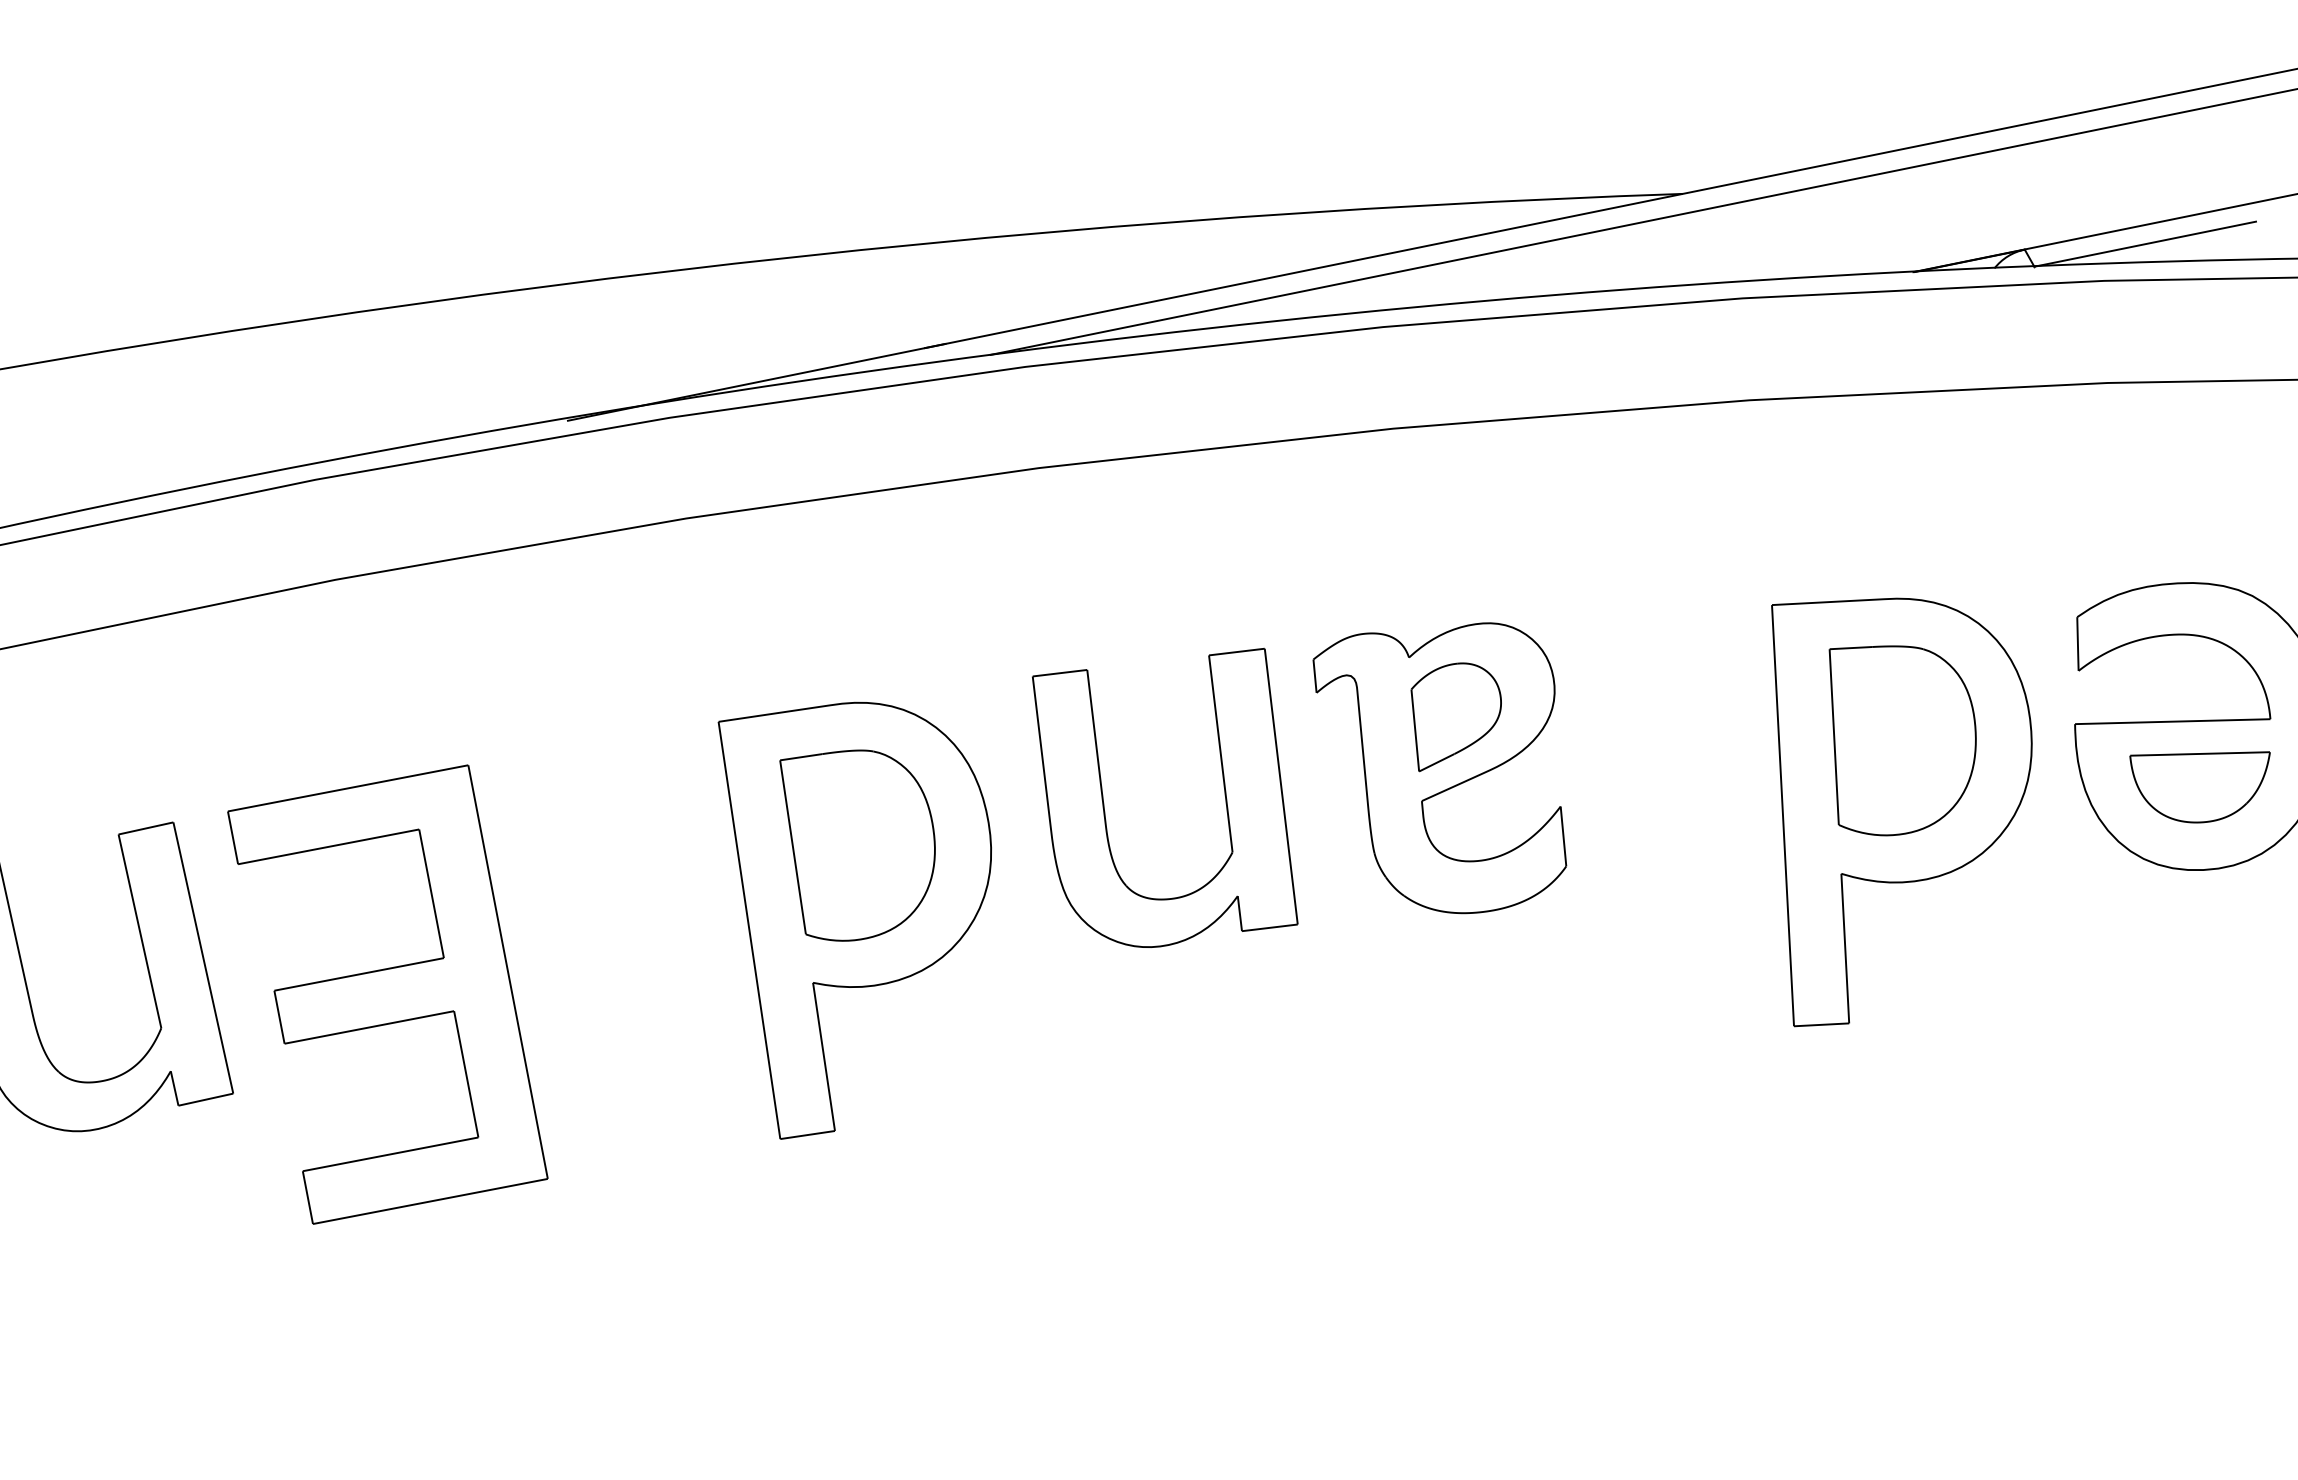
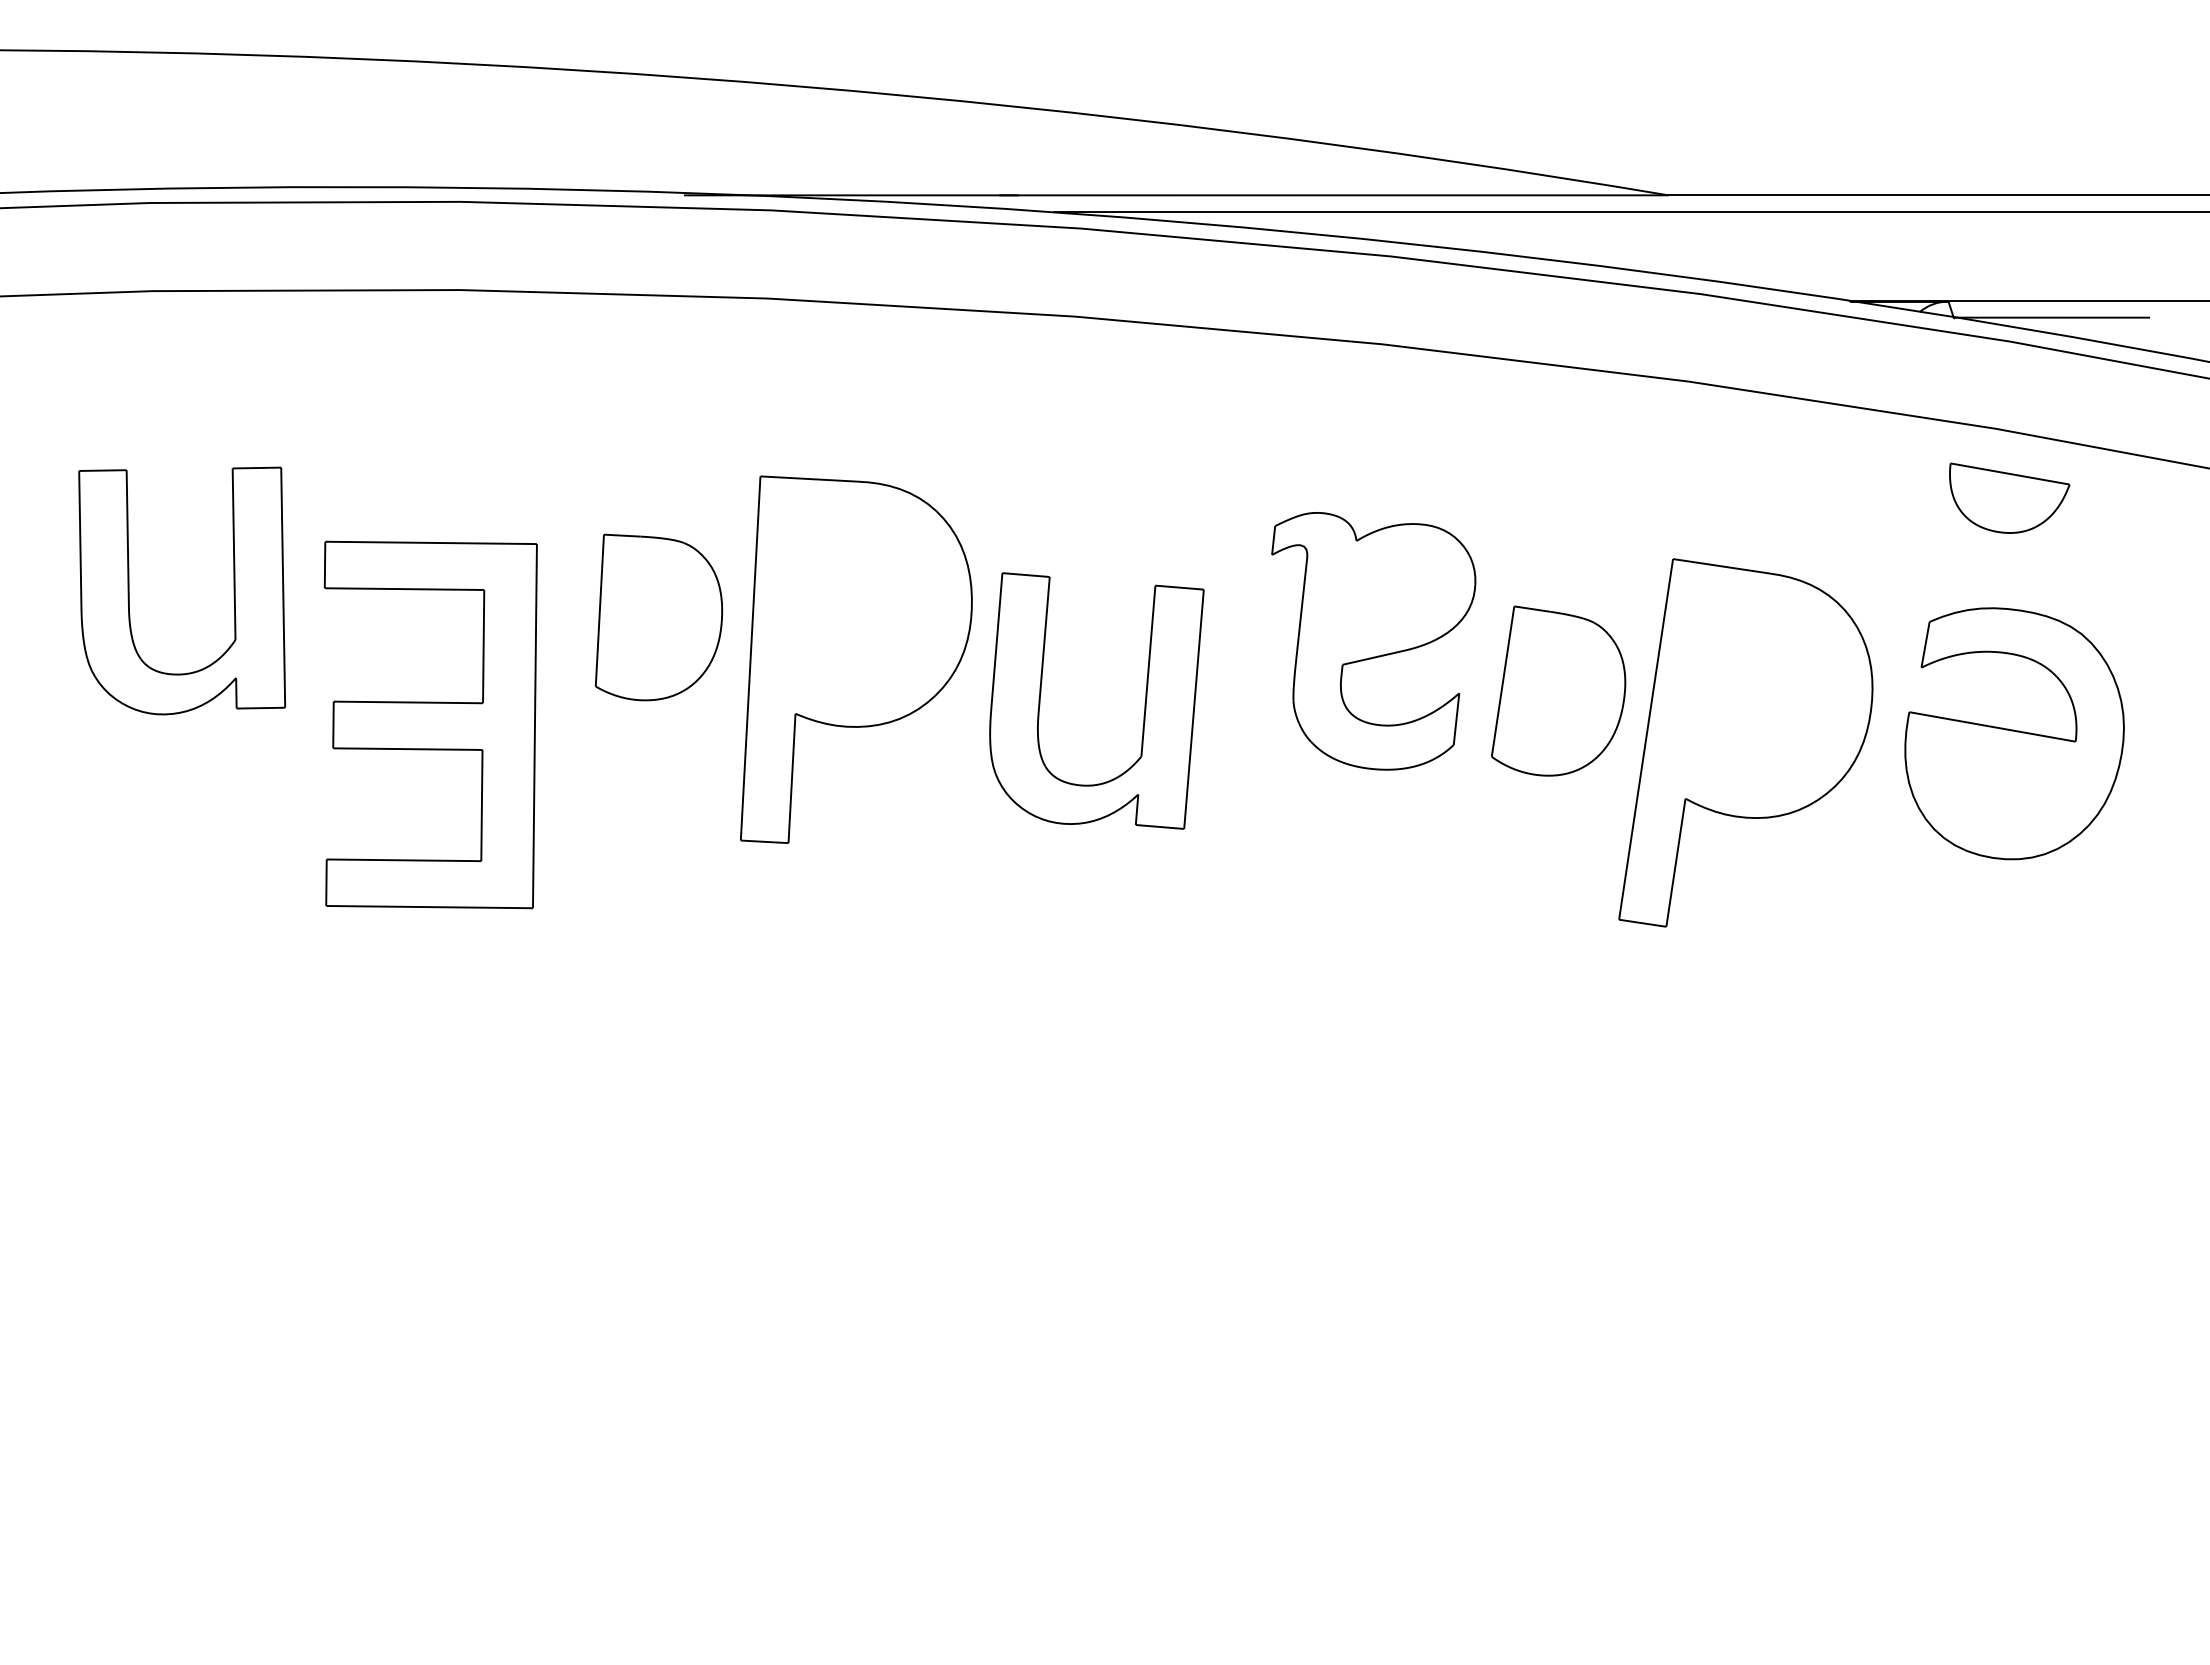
part: (1455, 713) -> (1386, 596), removed
part: (1899, 734) -> (1558, 690), moved
part: (2204, 780) -> (2009, 497), moved
part: (1223, 791) -> (1144, 703), moved
part: (862, 841) -> (659, 617), moved
part: (389, 994) -> (430, 724), moved

